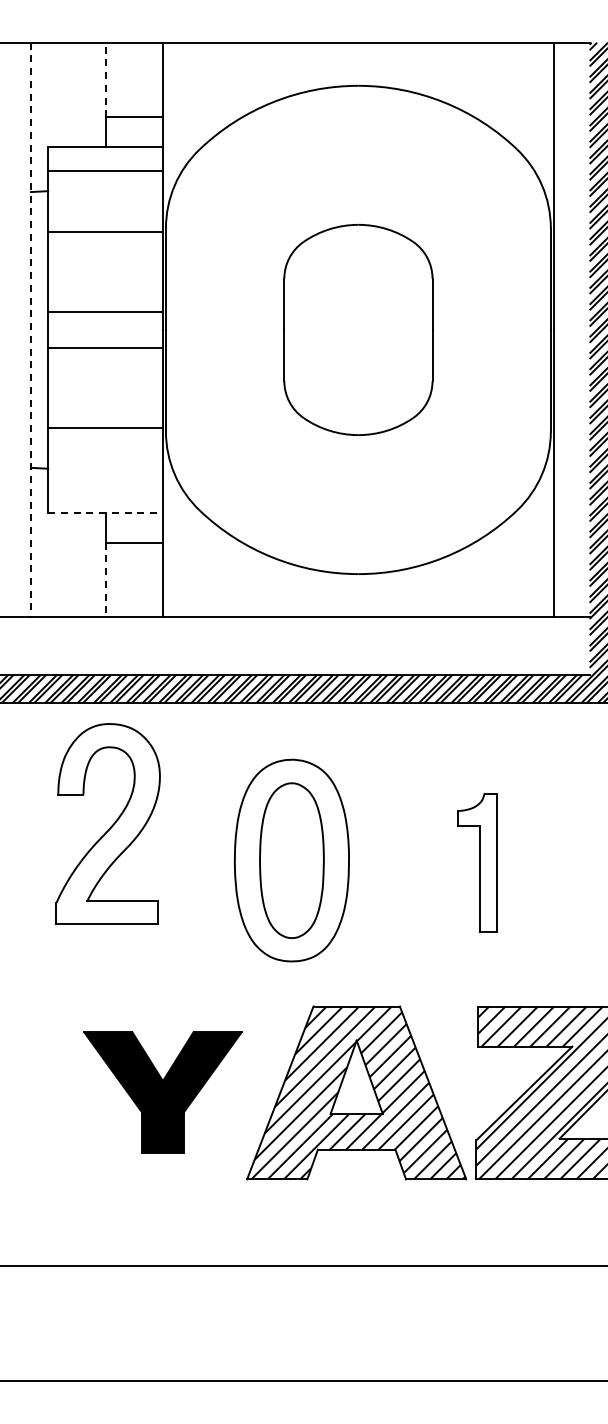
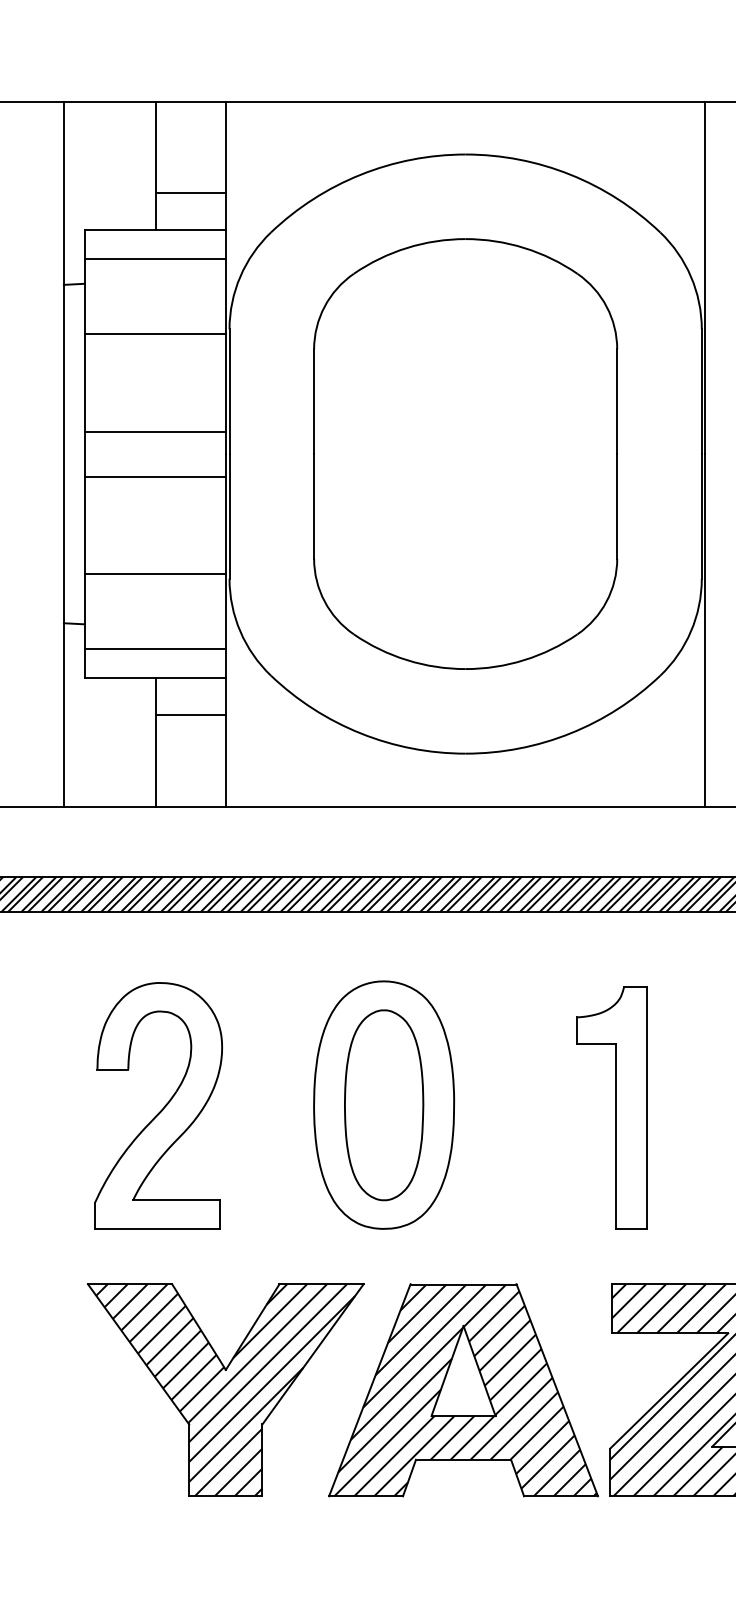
line: (105, 79) -> (155, 146), dashed -> solid
part: (358, 329) -> (465, 453), size x1.67
line: (30, 330) -> (63, 454), dashed -> solid
line: (105, 488) -> (155, 648), added
line: (106, 512) -> (156, 678), dashed -> solid
line: (105, 580) -> (155, 761), dashed -> solid
part: (107, 823) -> (157, 1105), moved
part: (477, 862) -> (611, 1107), size x1.43
part: (162, 1092) -> (225, 1389), size x1.43

